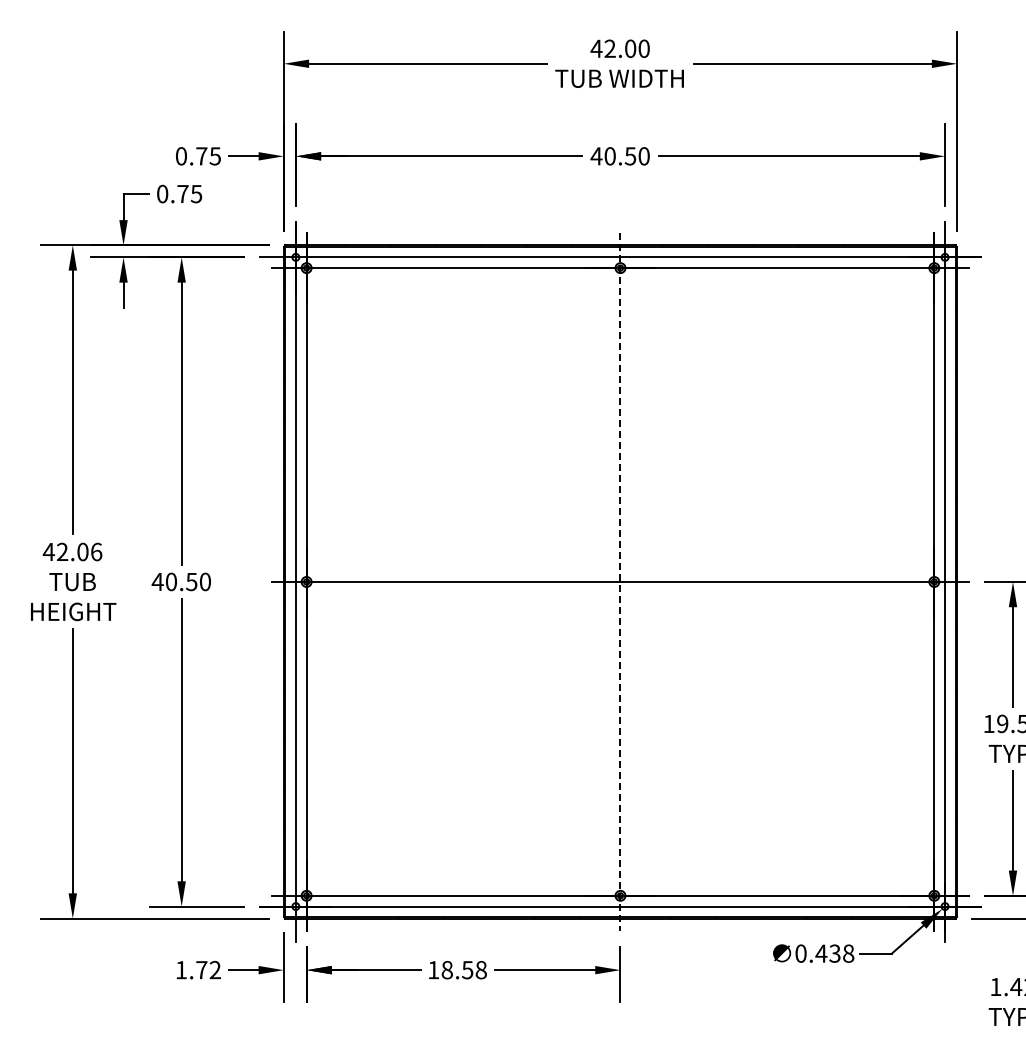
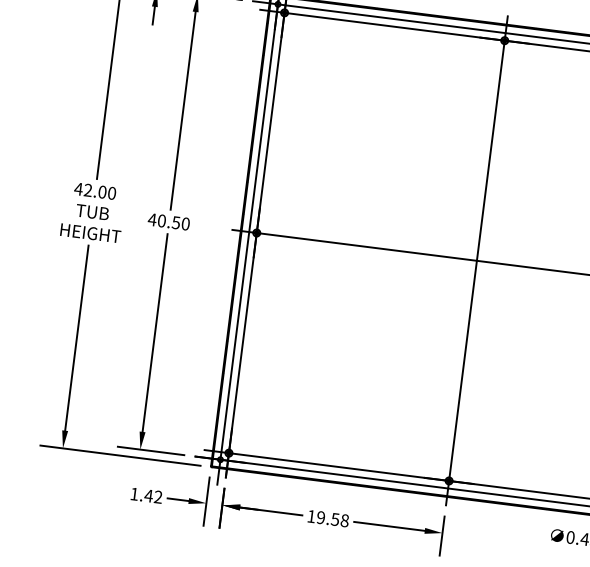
text: (96, 551) -> (112, 193), 42.06 -> 42.00
line: (620, 581) -> (476, 260), dashed -> solid
text: (201, 970) -> (148, 496), 1.72 -> 1.42
text: (446, 970) -> (320, 517), 18.58 -> 19.58

